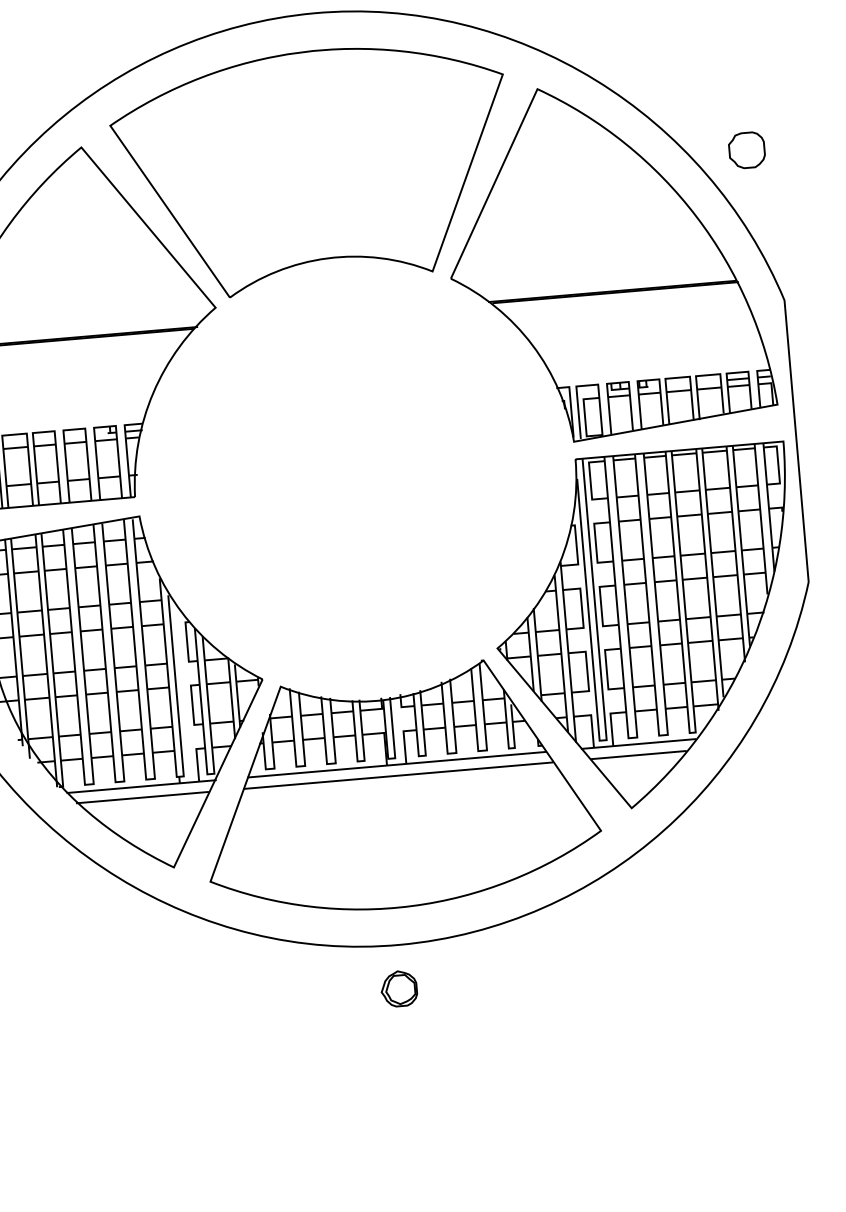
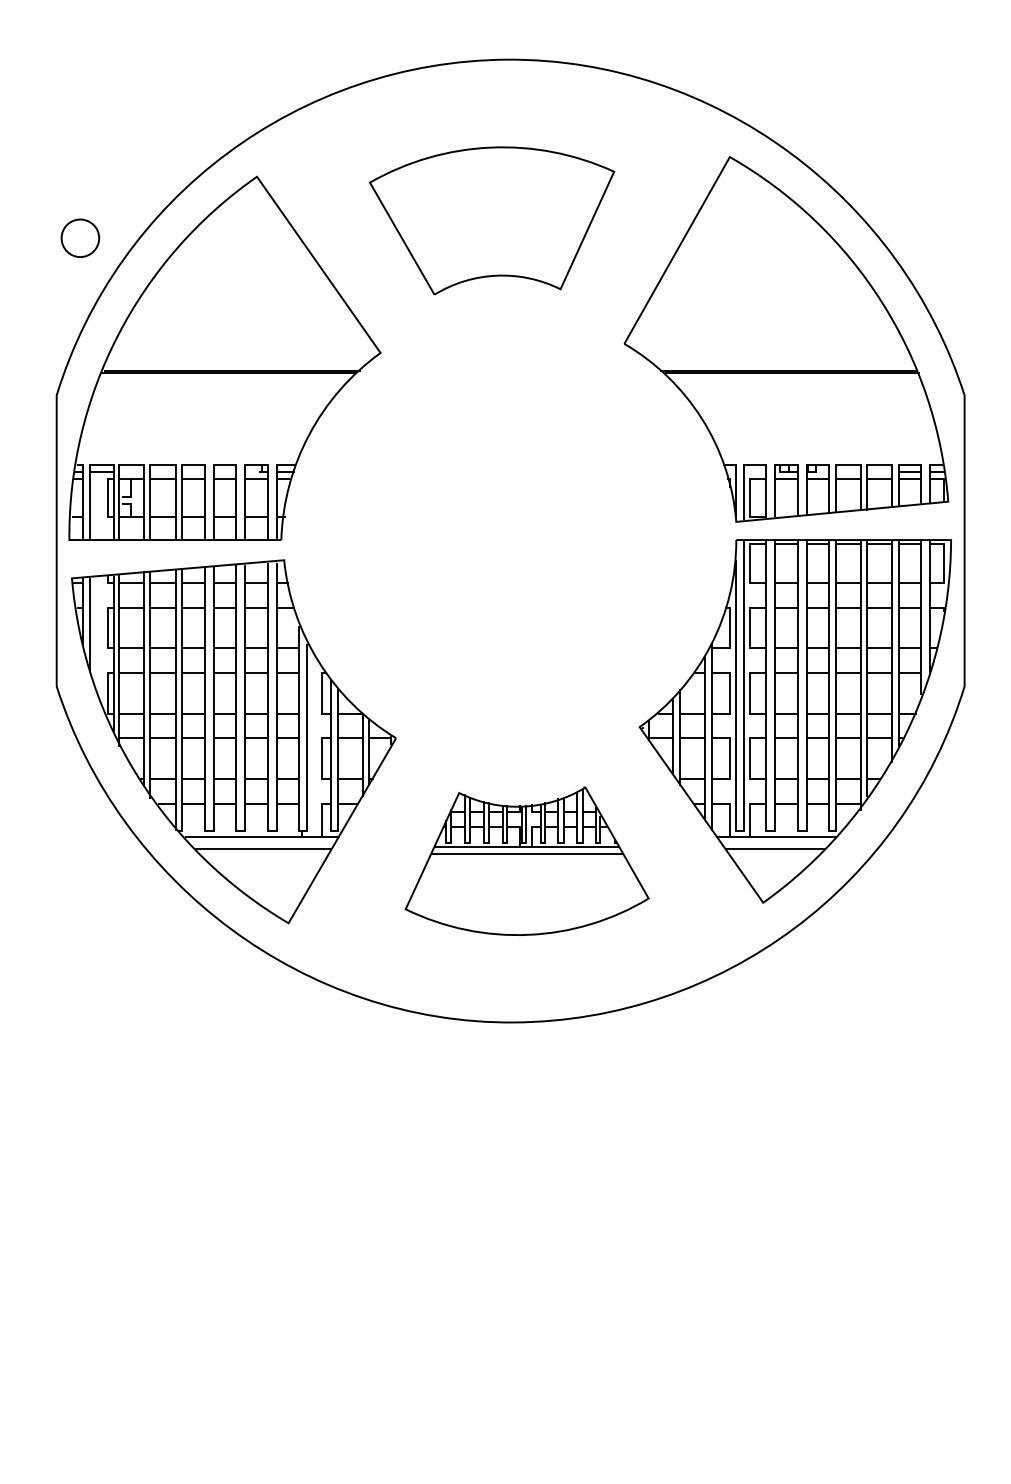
part: (747, 150) -> (939, 238), removed
part: (312, 170) -> (491, 220), size x0.6
part: (399, 787) -> (526, 861), size x0.6
part: (398, 988) -> (508, 1067), removed

